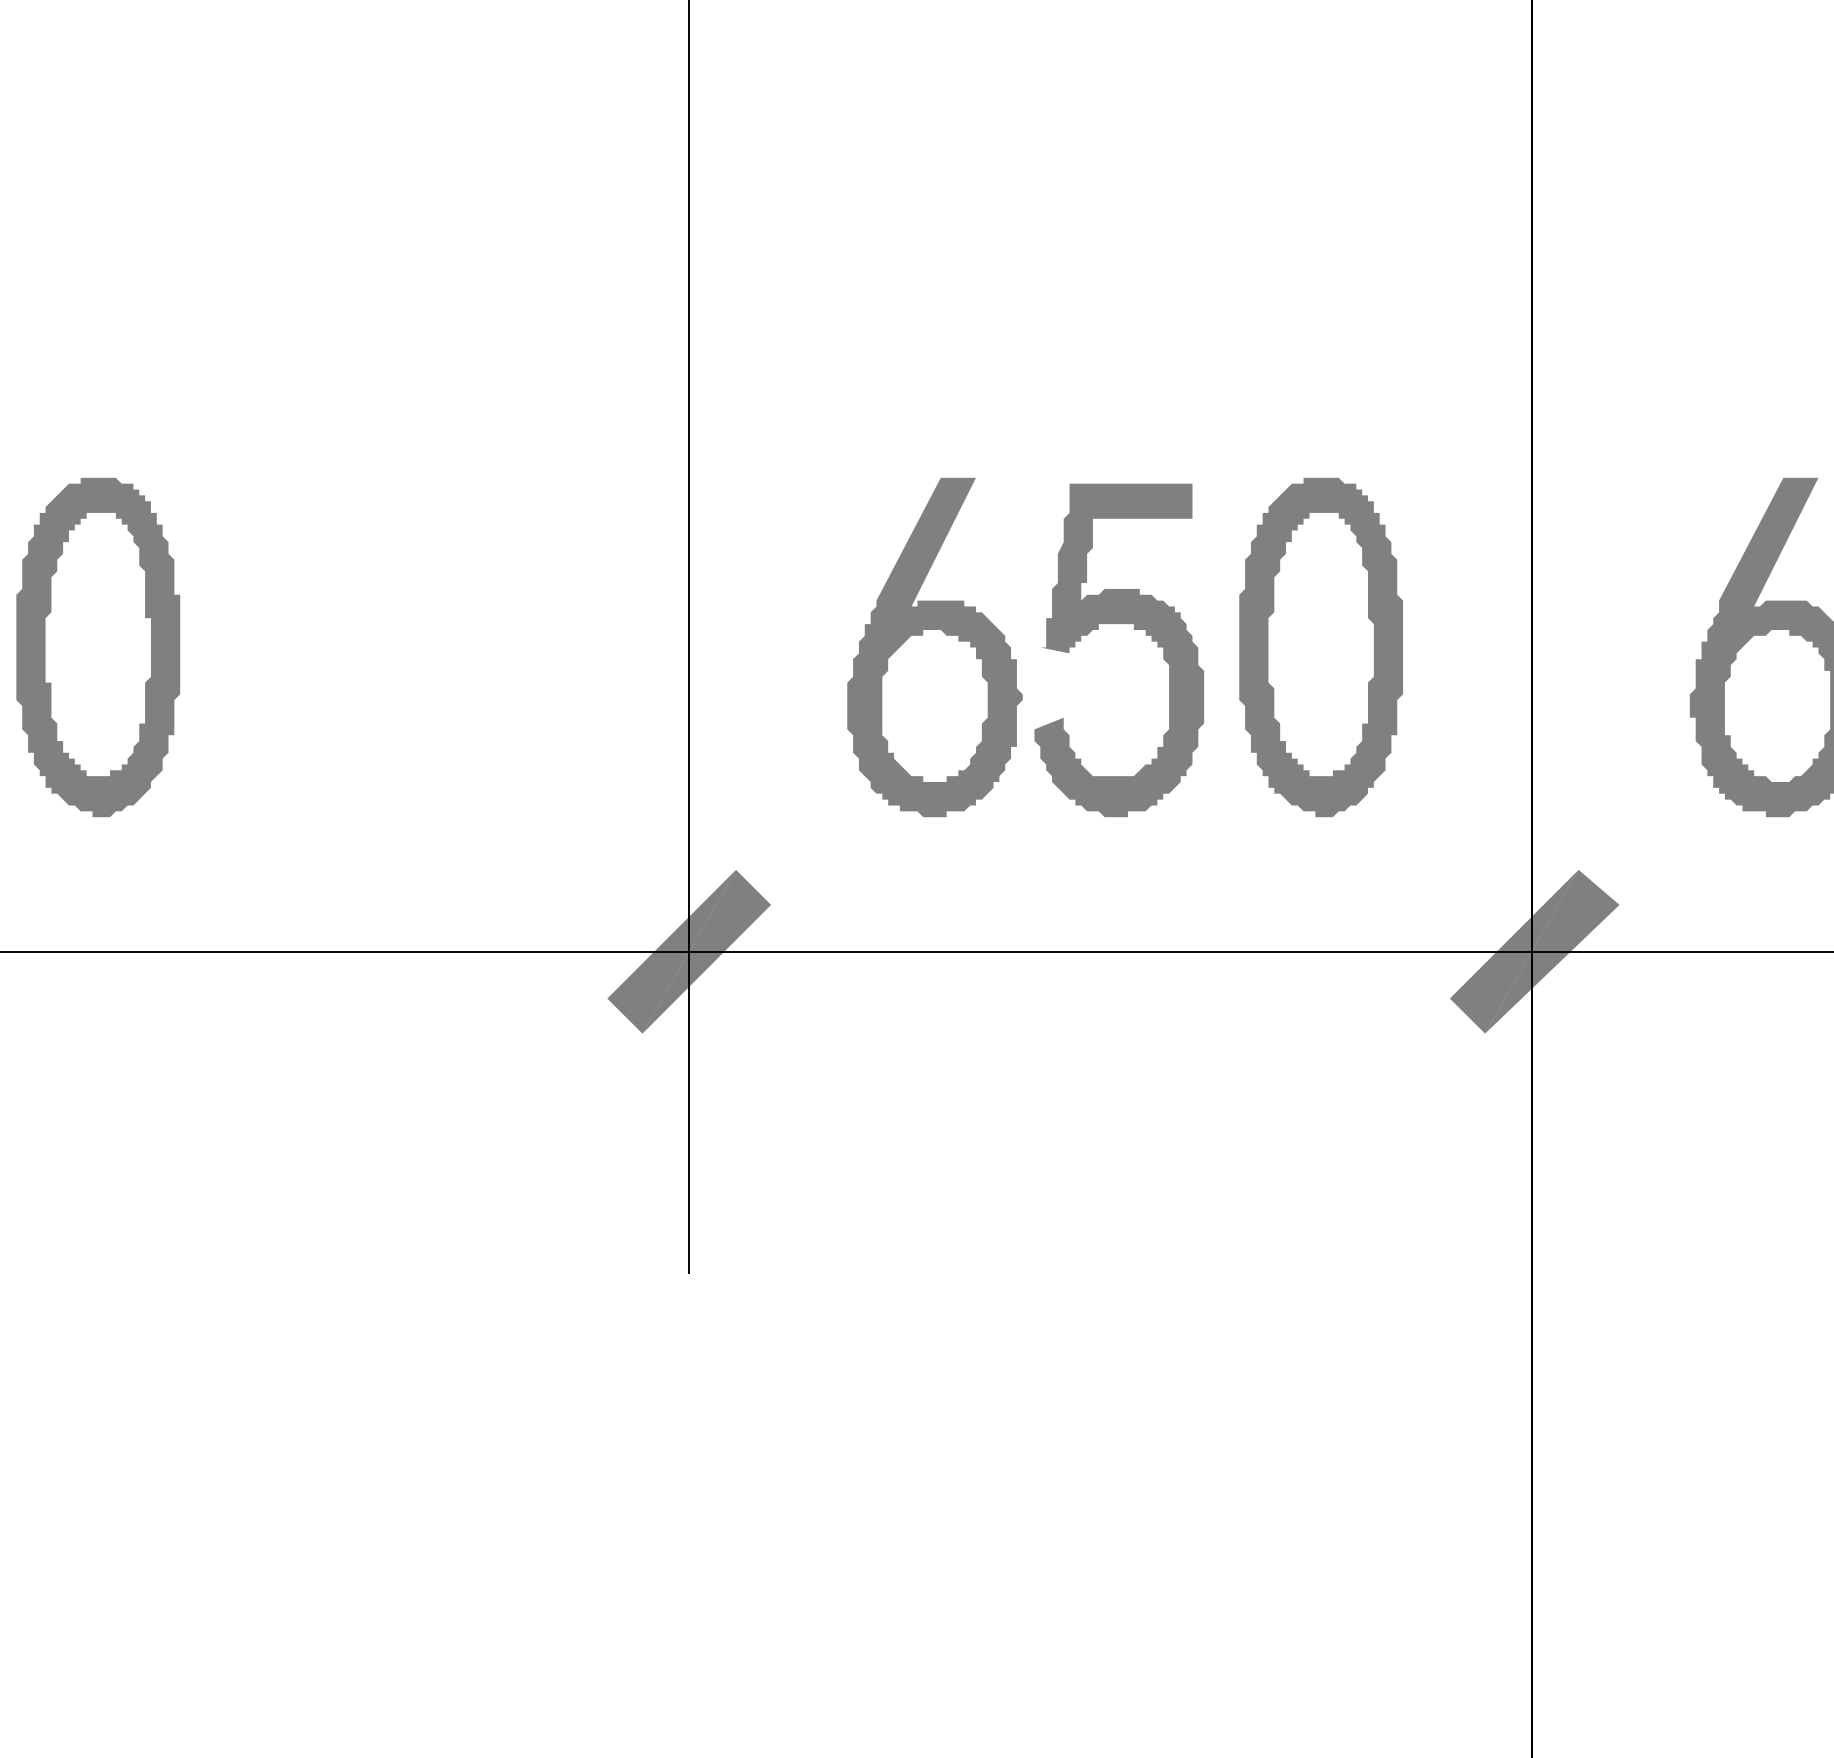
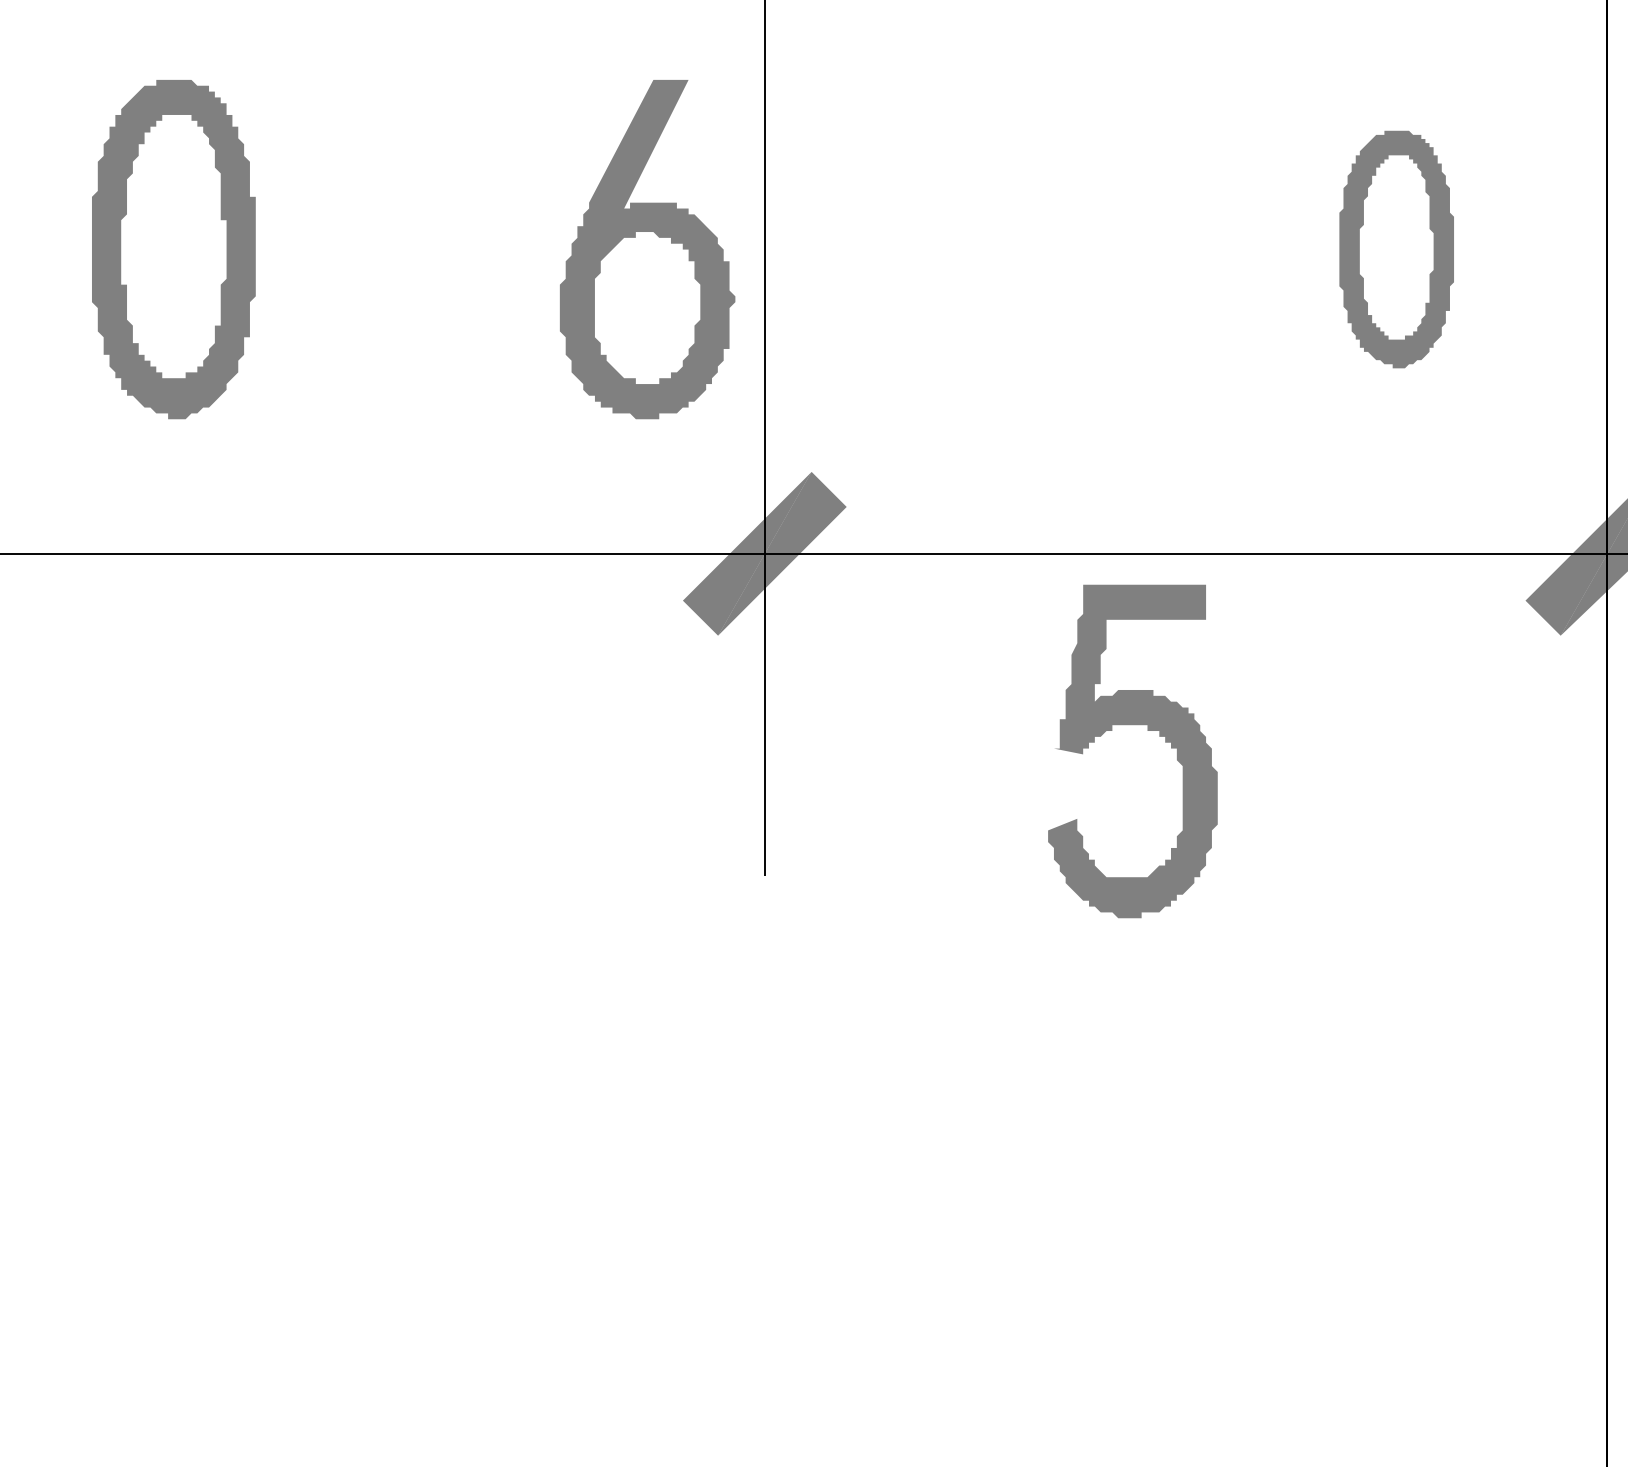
part: (1134, 629) -> (1148, 730), moved
part: (934, 647) -> (647, 249), moved
part: (1320, 647) -> (1396, 249), size x0.7

